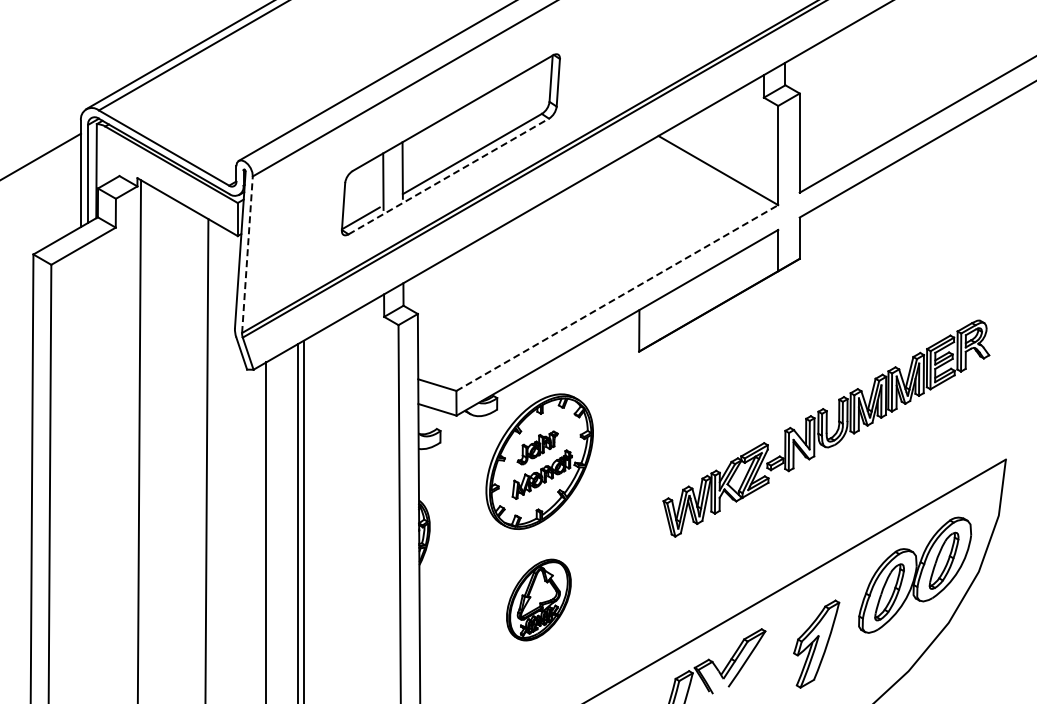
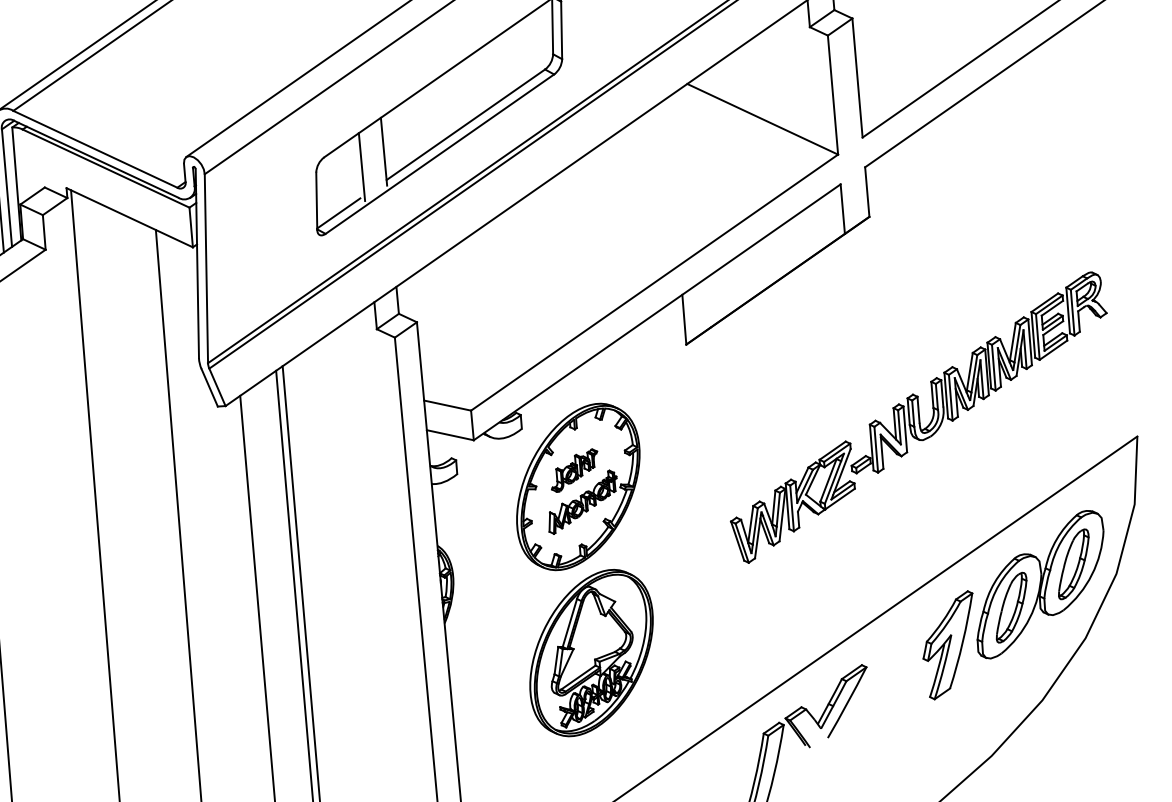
line: (448, 176) -> (439, 154), dashed -> solid
line: (247, 254) -> (206, 268), dashed -> solid
line: (617, 298) -> (654, 283), dashed -> solid
part: (538, 599) -> (591, 652), size x1.67
part: (816, 643) -> (949, 644), moved

